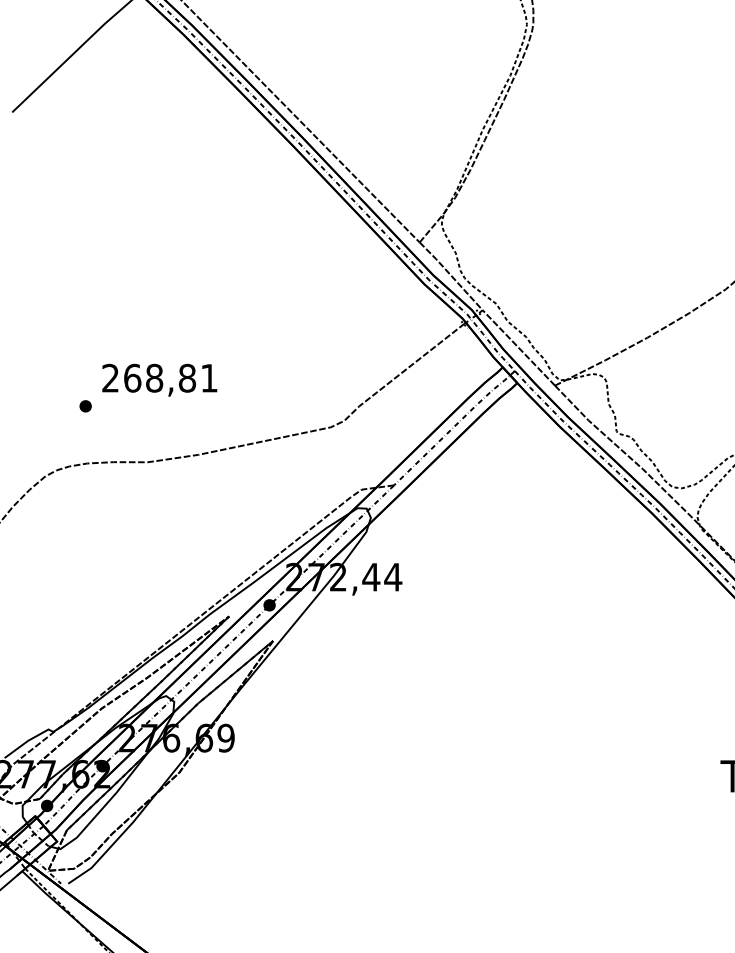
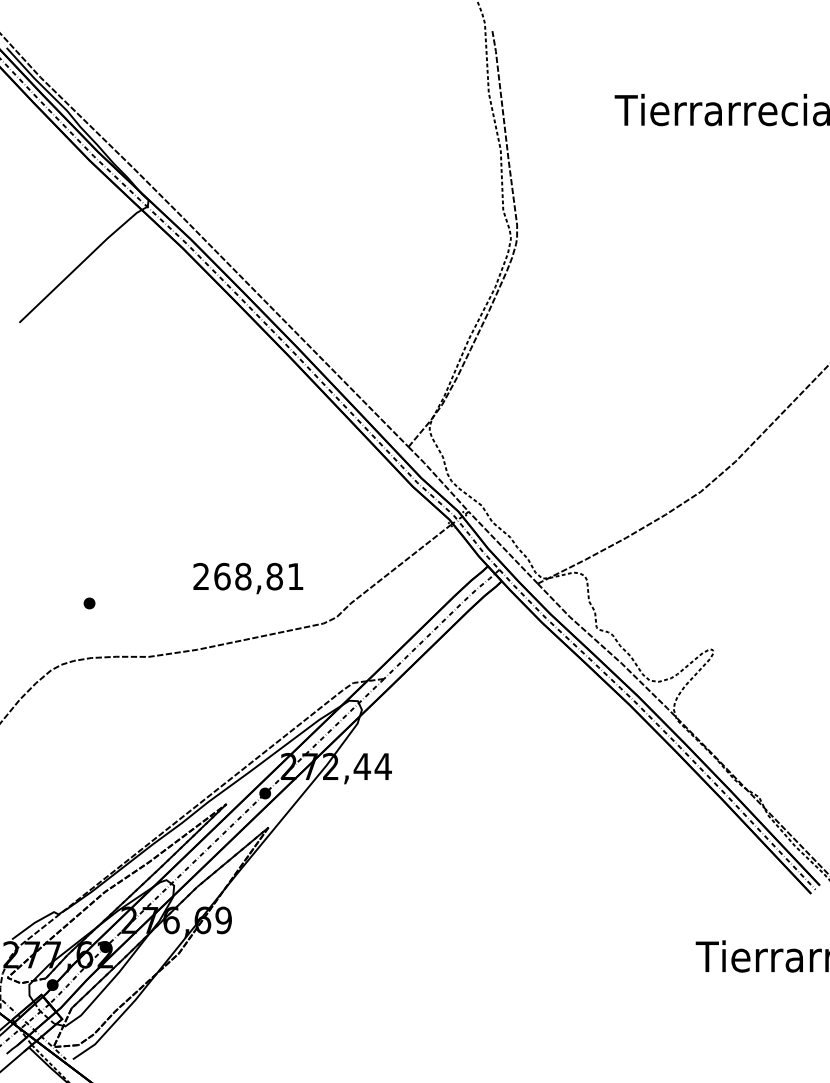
text: (159, 380) -> (248, 578), moved

